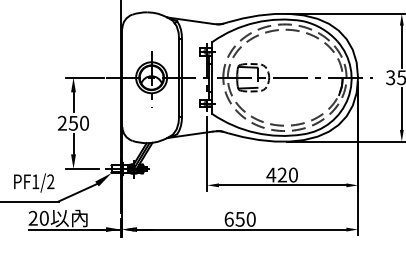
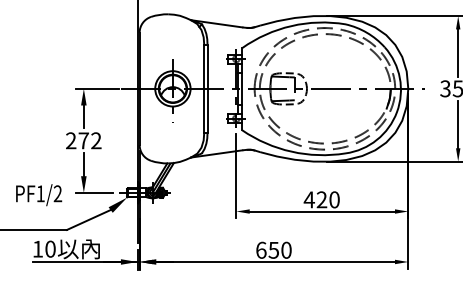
text: (78, 123) -> (89, 141), 250 -> 272
text: (34, 182) -> (39, 194), moved
text: (32, 217) -> (37, 248), 20 -> 10

